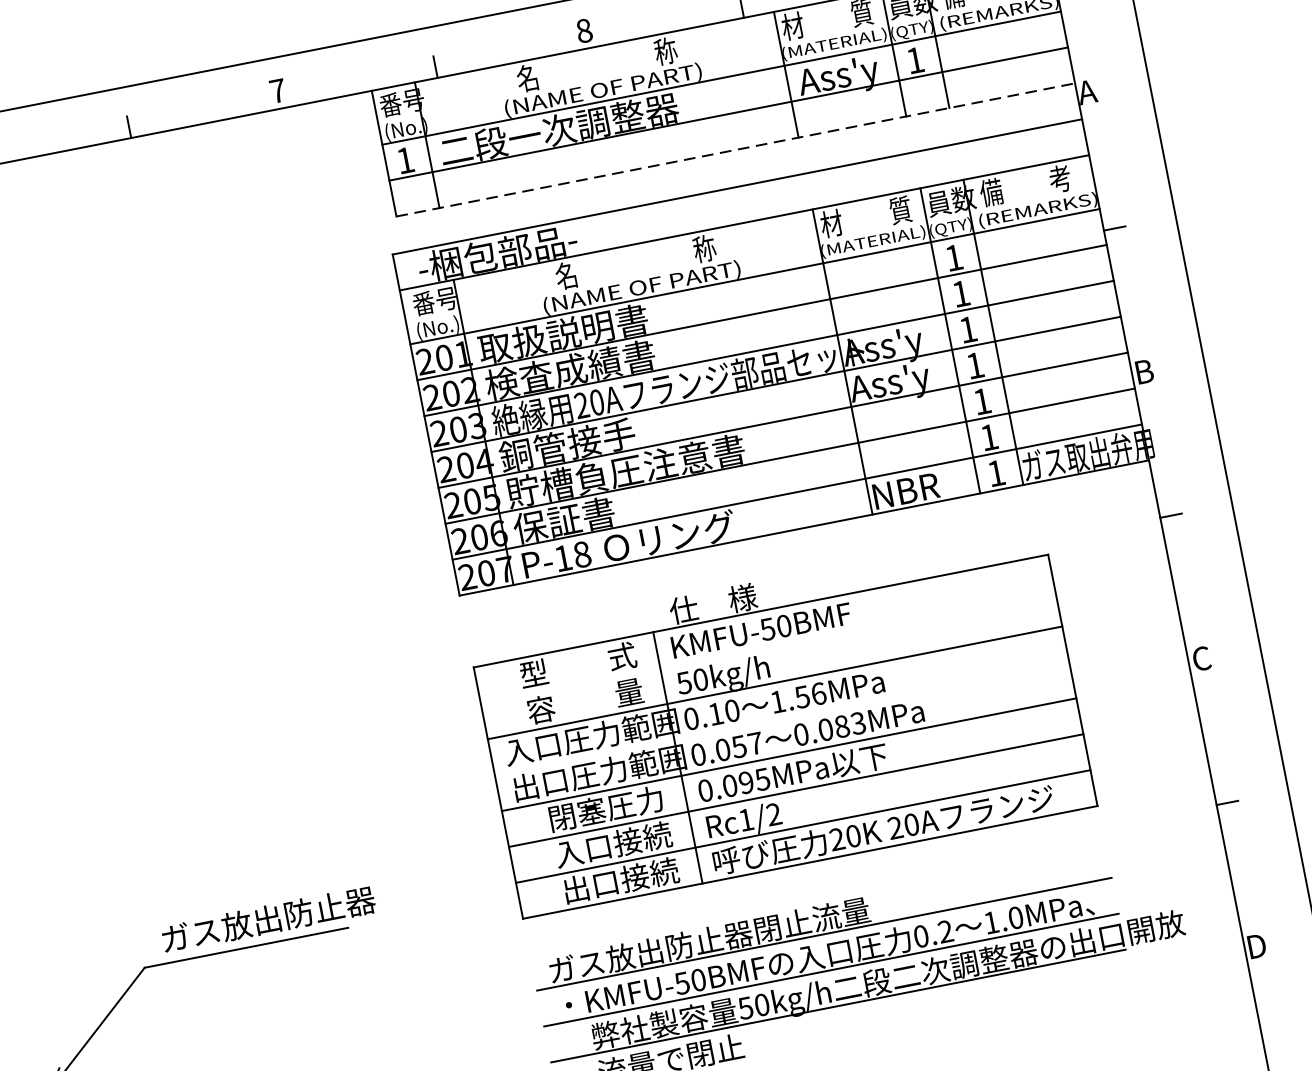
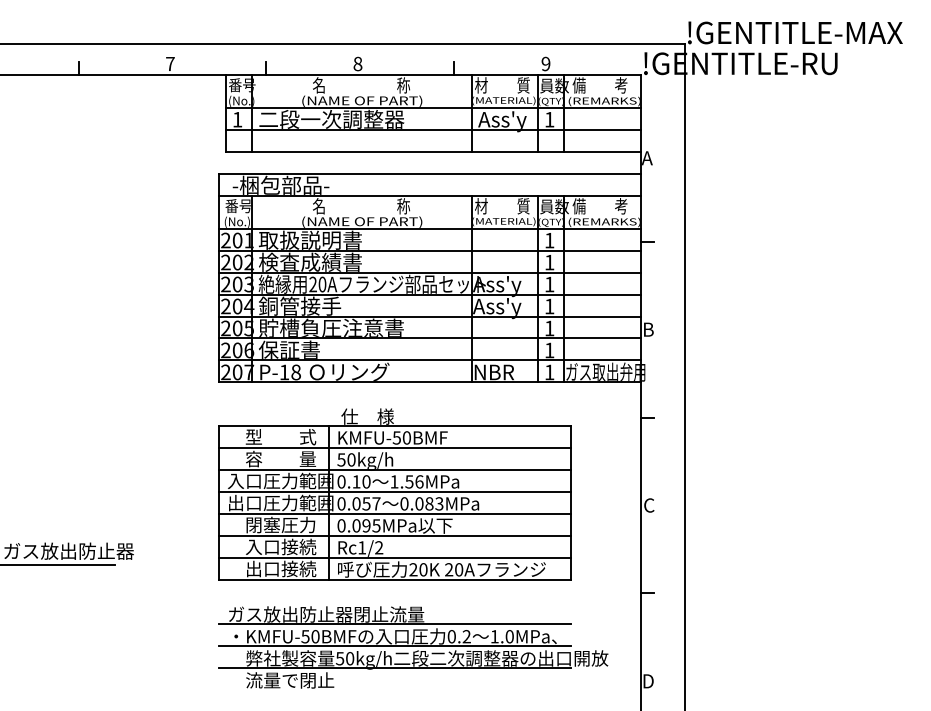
line: (735, 149) -> (433, 151), dashed -> solid
line: (767, 647) -> (394, 448), added
line: (781, 719) -> (394, 492), added

